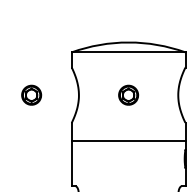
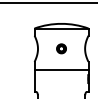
part: (31, 94) -> (15, 48), removed

